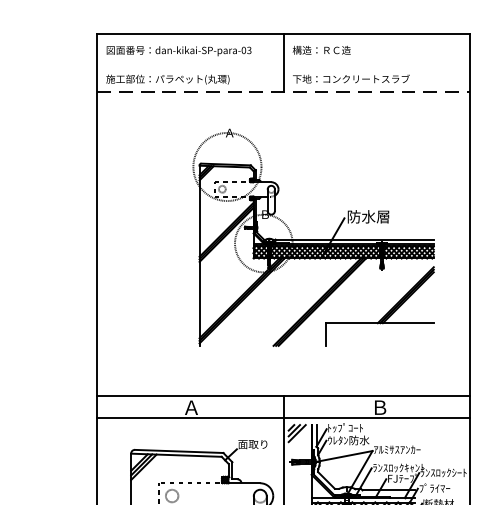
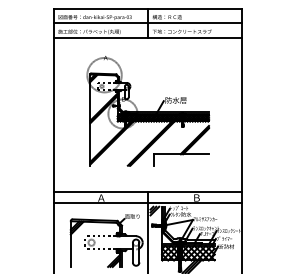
line: (282, 62) -> (147, 23), added
line: (284, 92) -> (148, 38), dashed -> solid
part: (312, 238) -> (147, 111), moved

